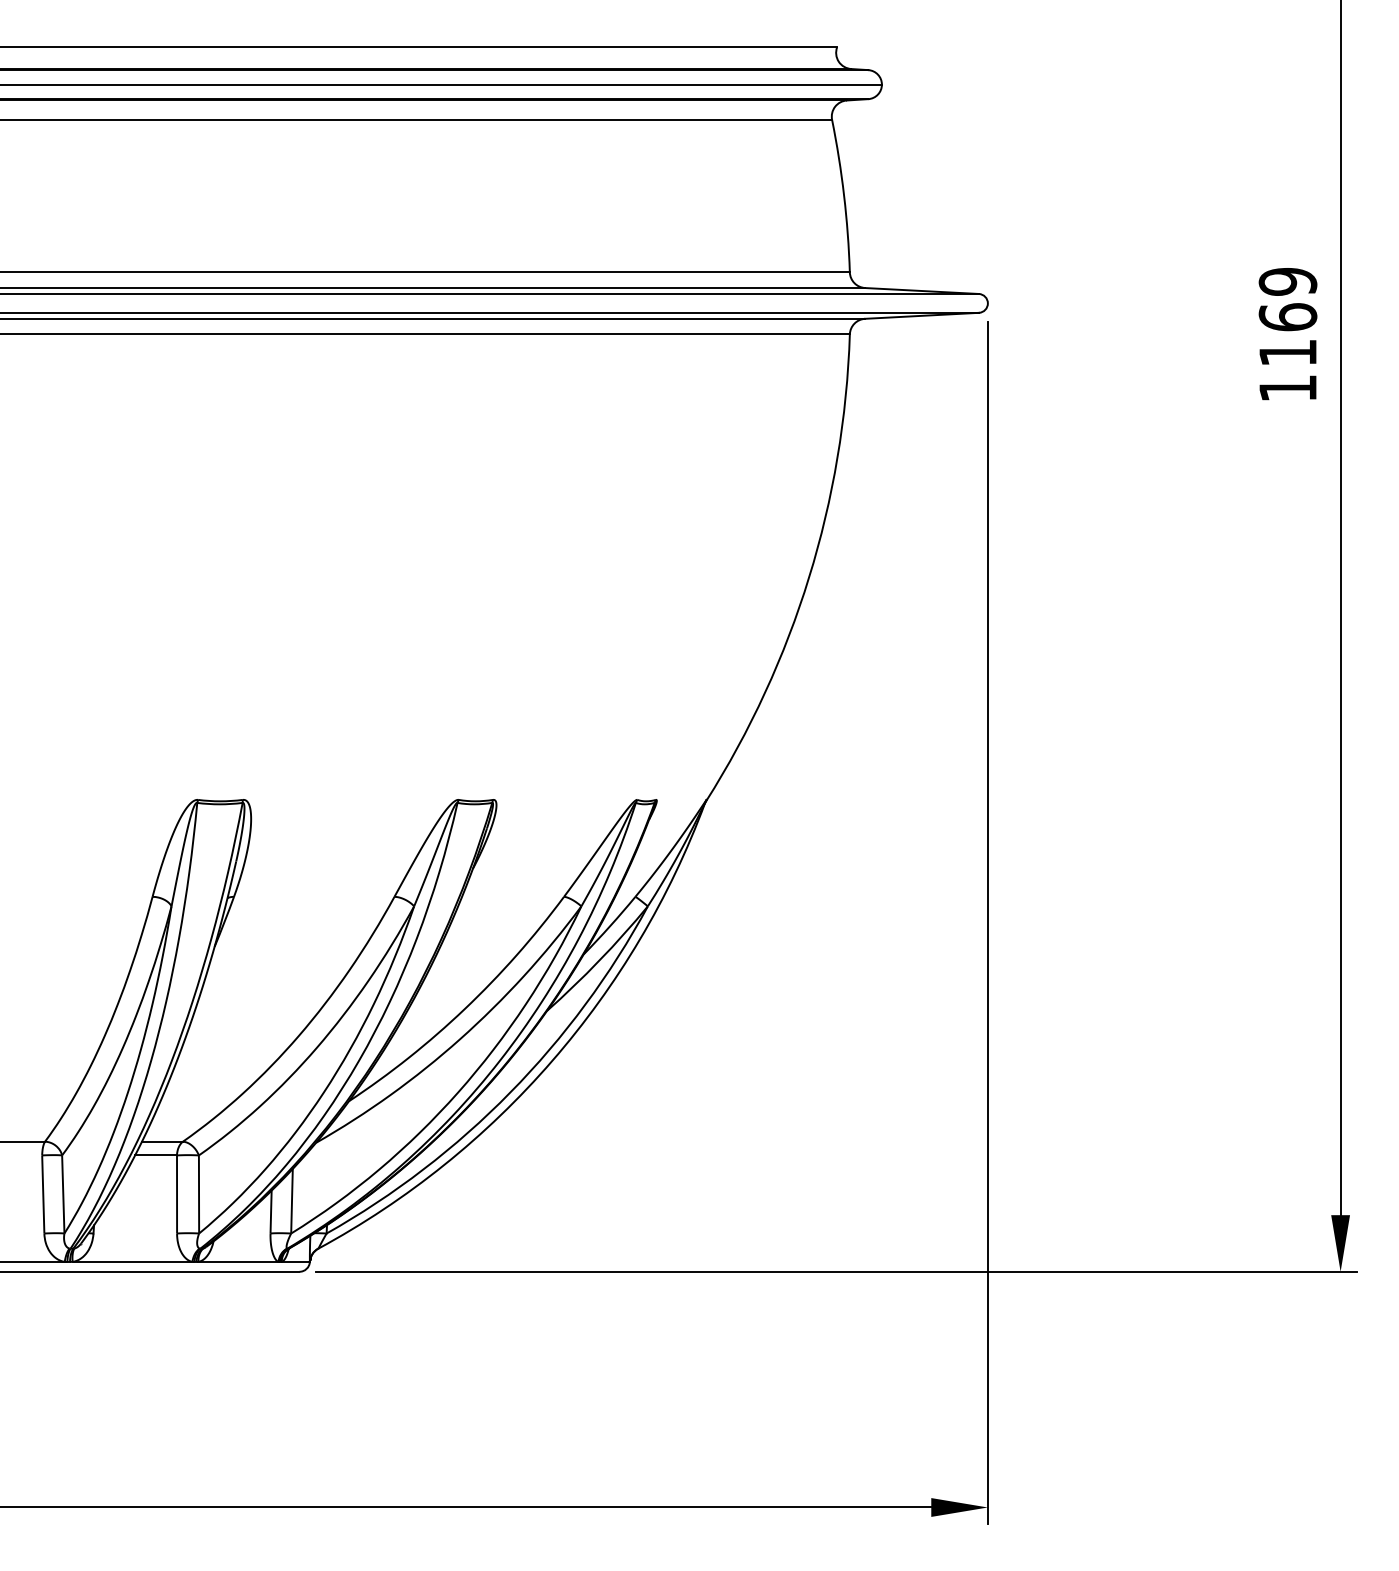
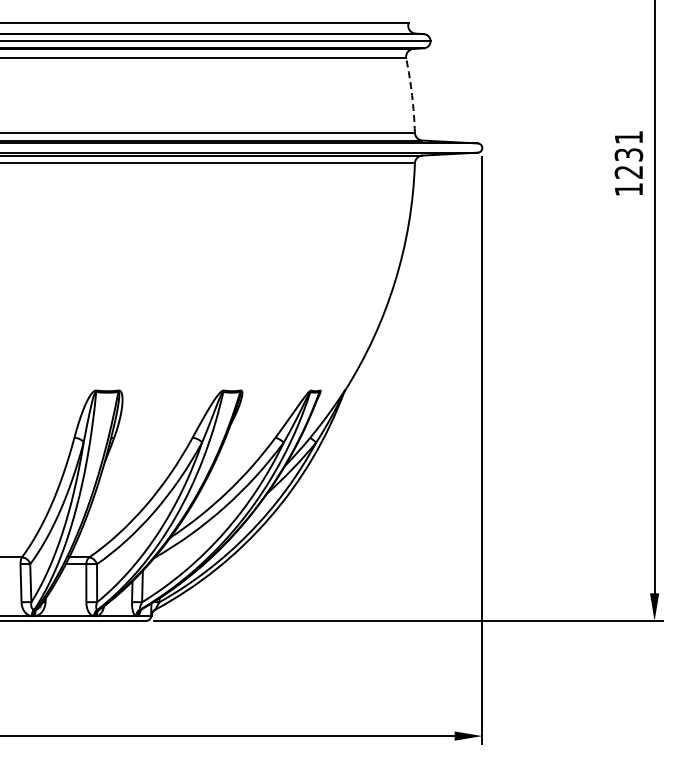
arc: (844, 195) -> (412, 95), solid -> dashed
text: (1287, 316) -> (628, 154), 1169 -> 1231

